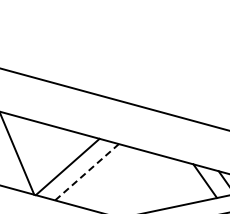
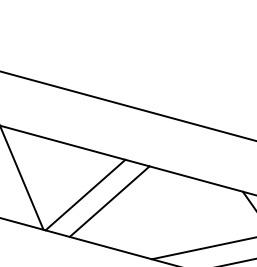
line: (87, 172) -> (110, 201), dashed -> solid

